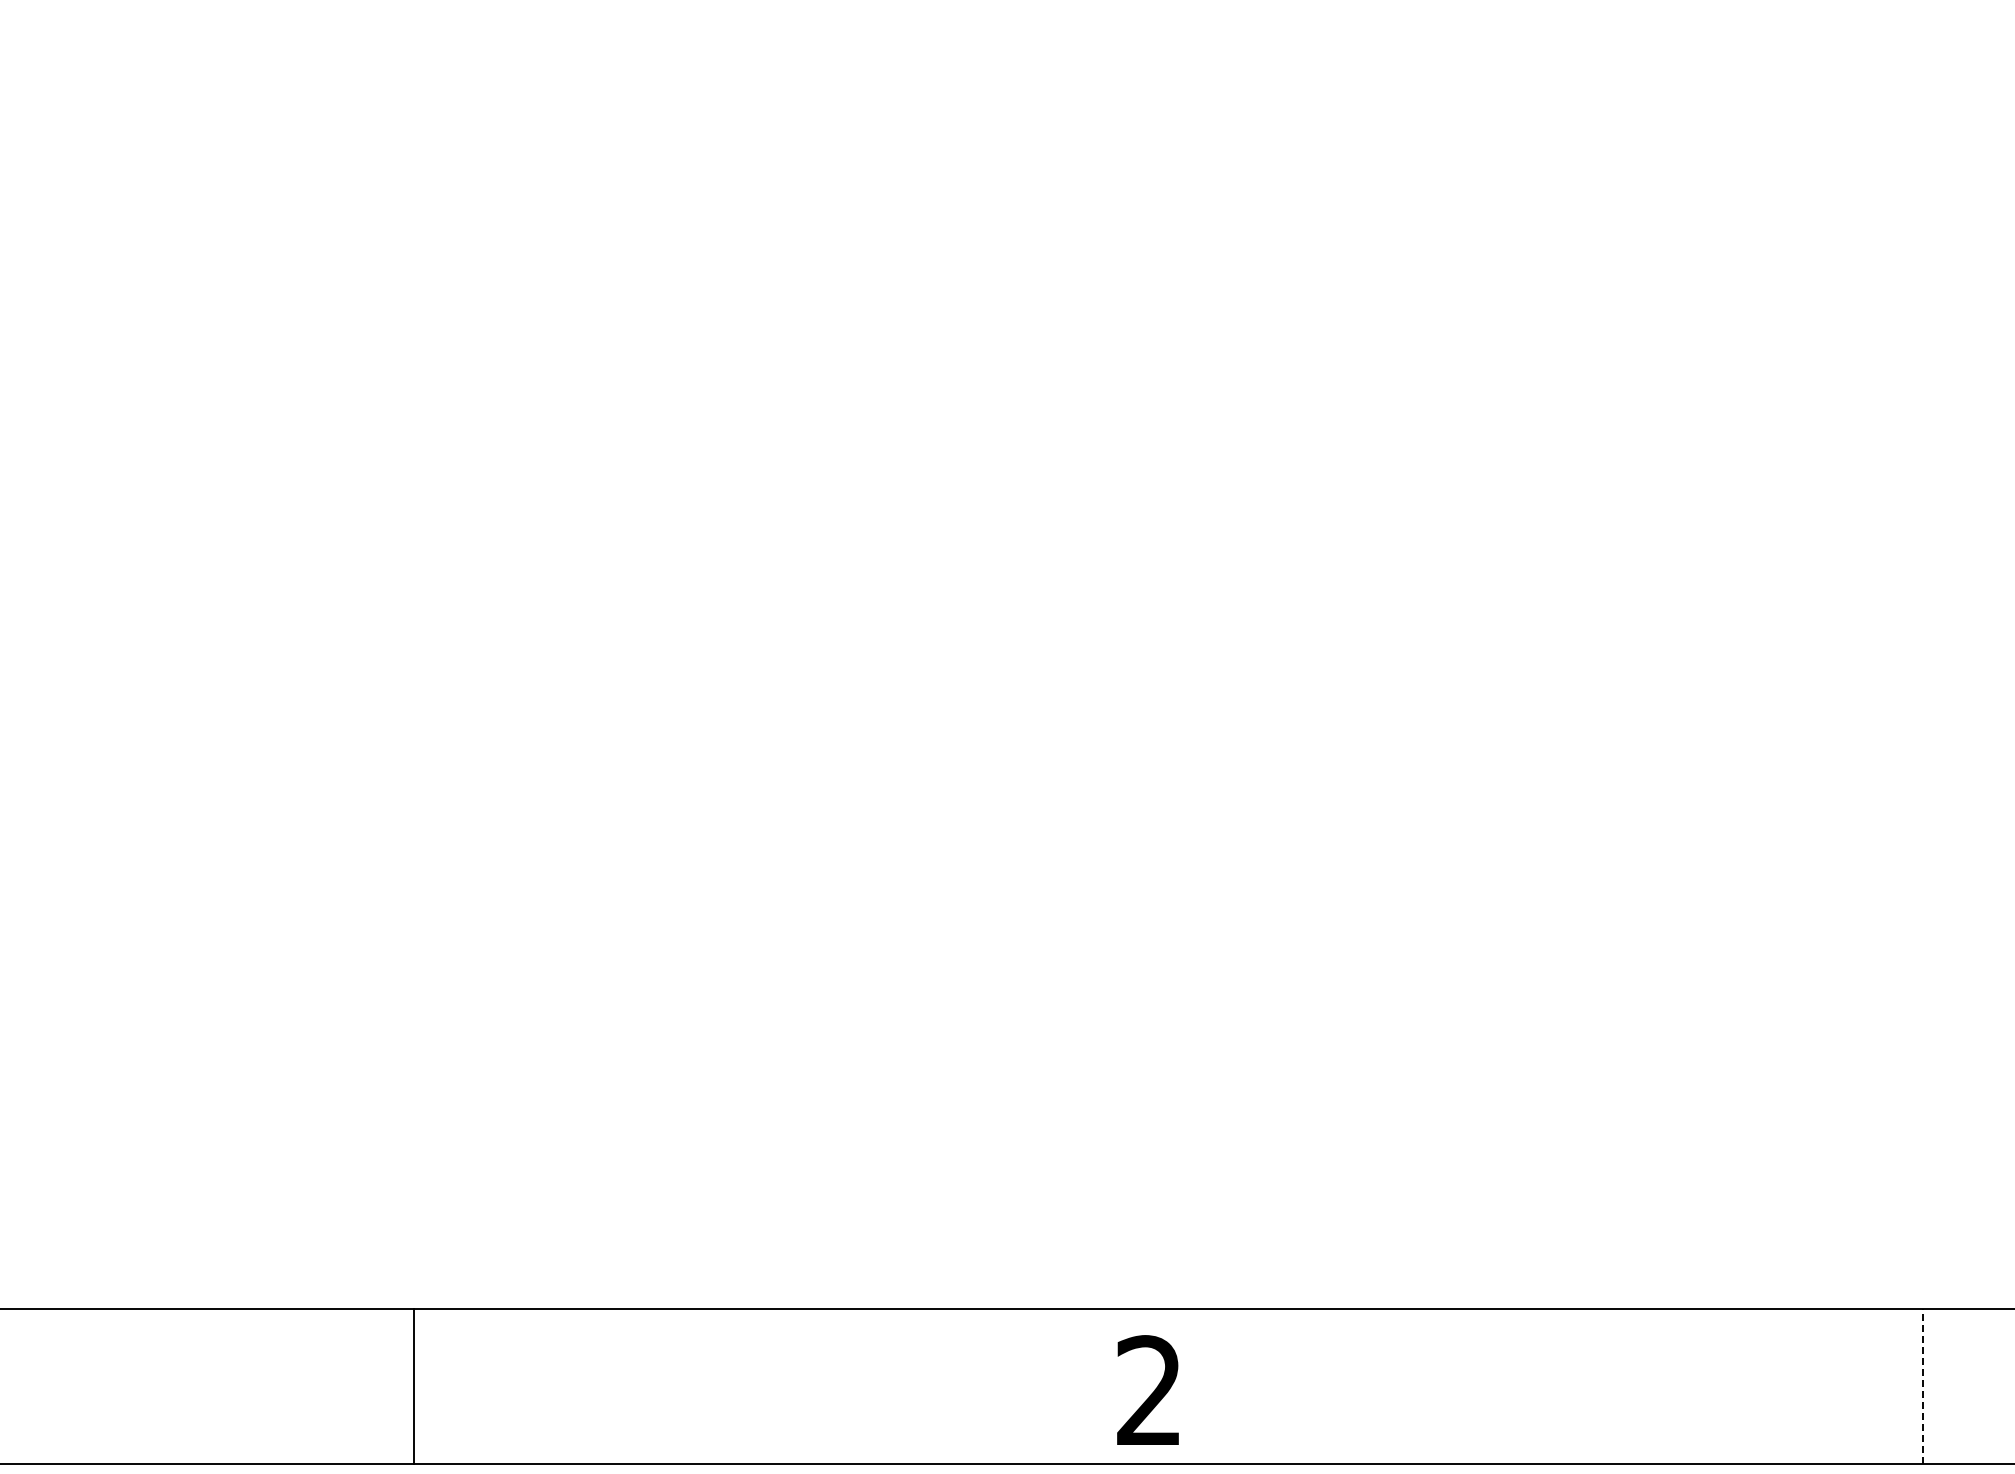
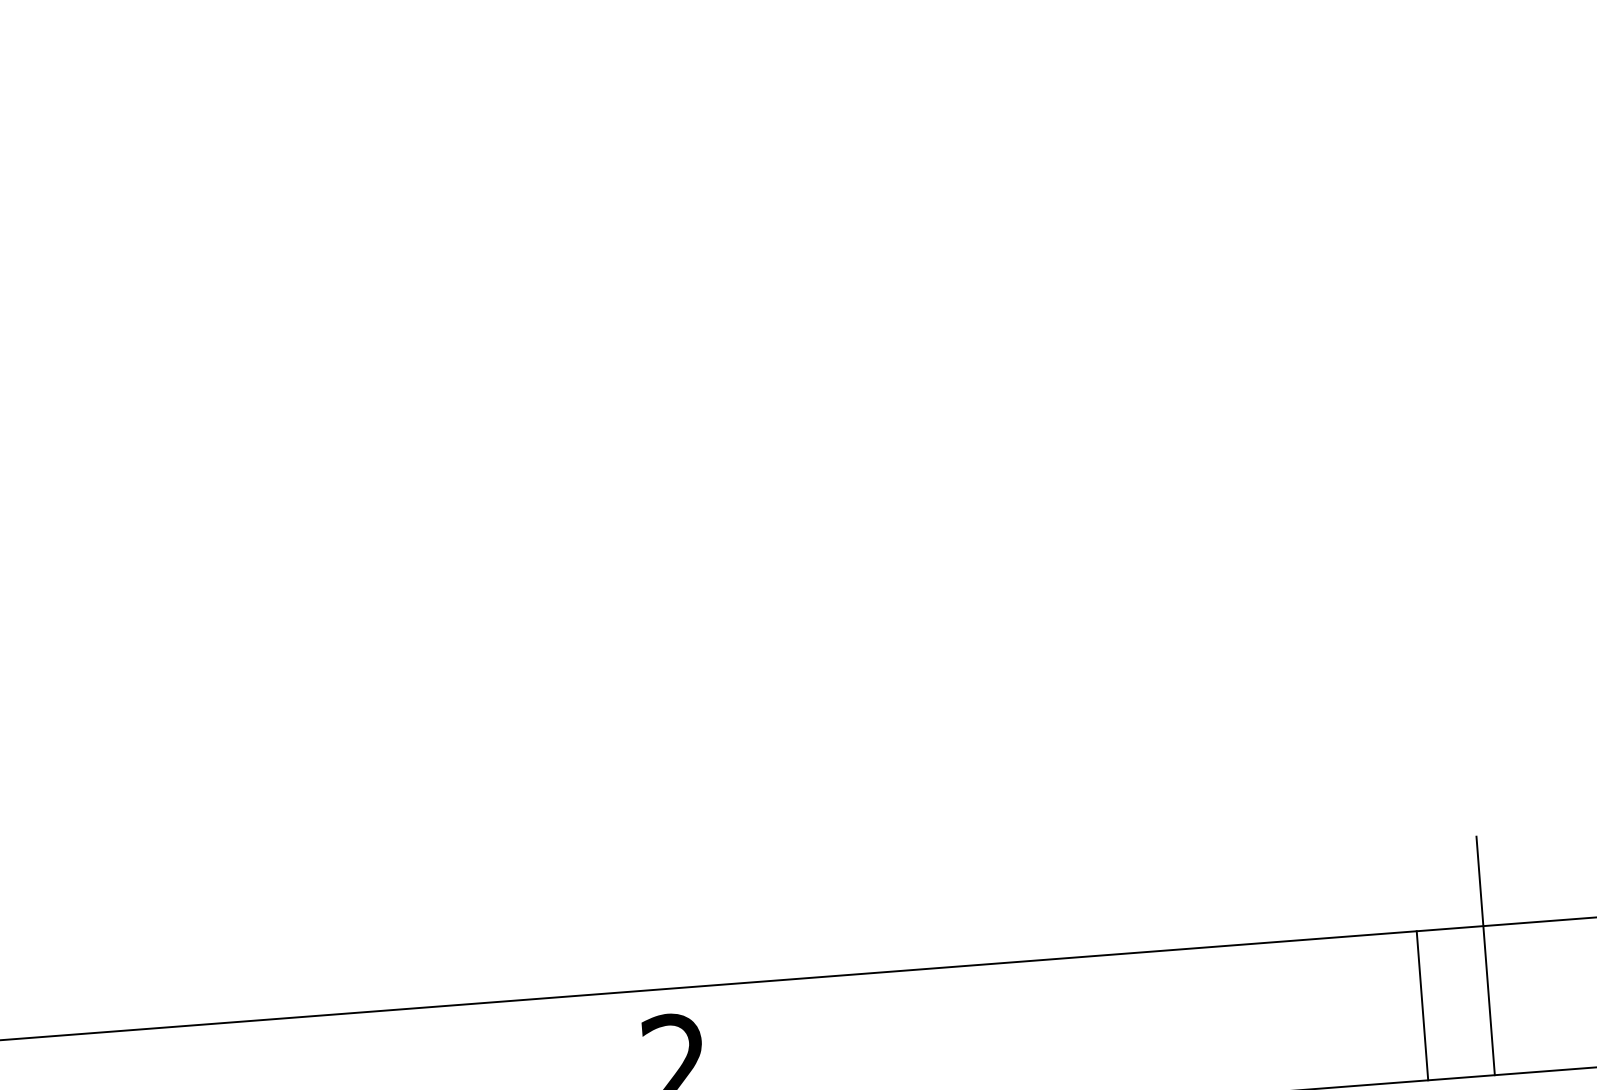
line: (1991, 1339) -> (1485, 955), added
line: (1922, 1386) -> (1422, 1005), dashed -> solid

